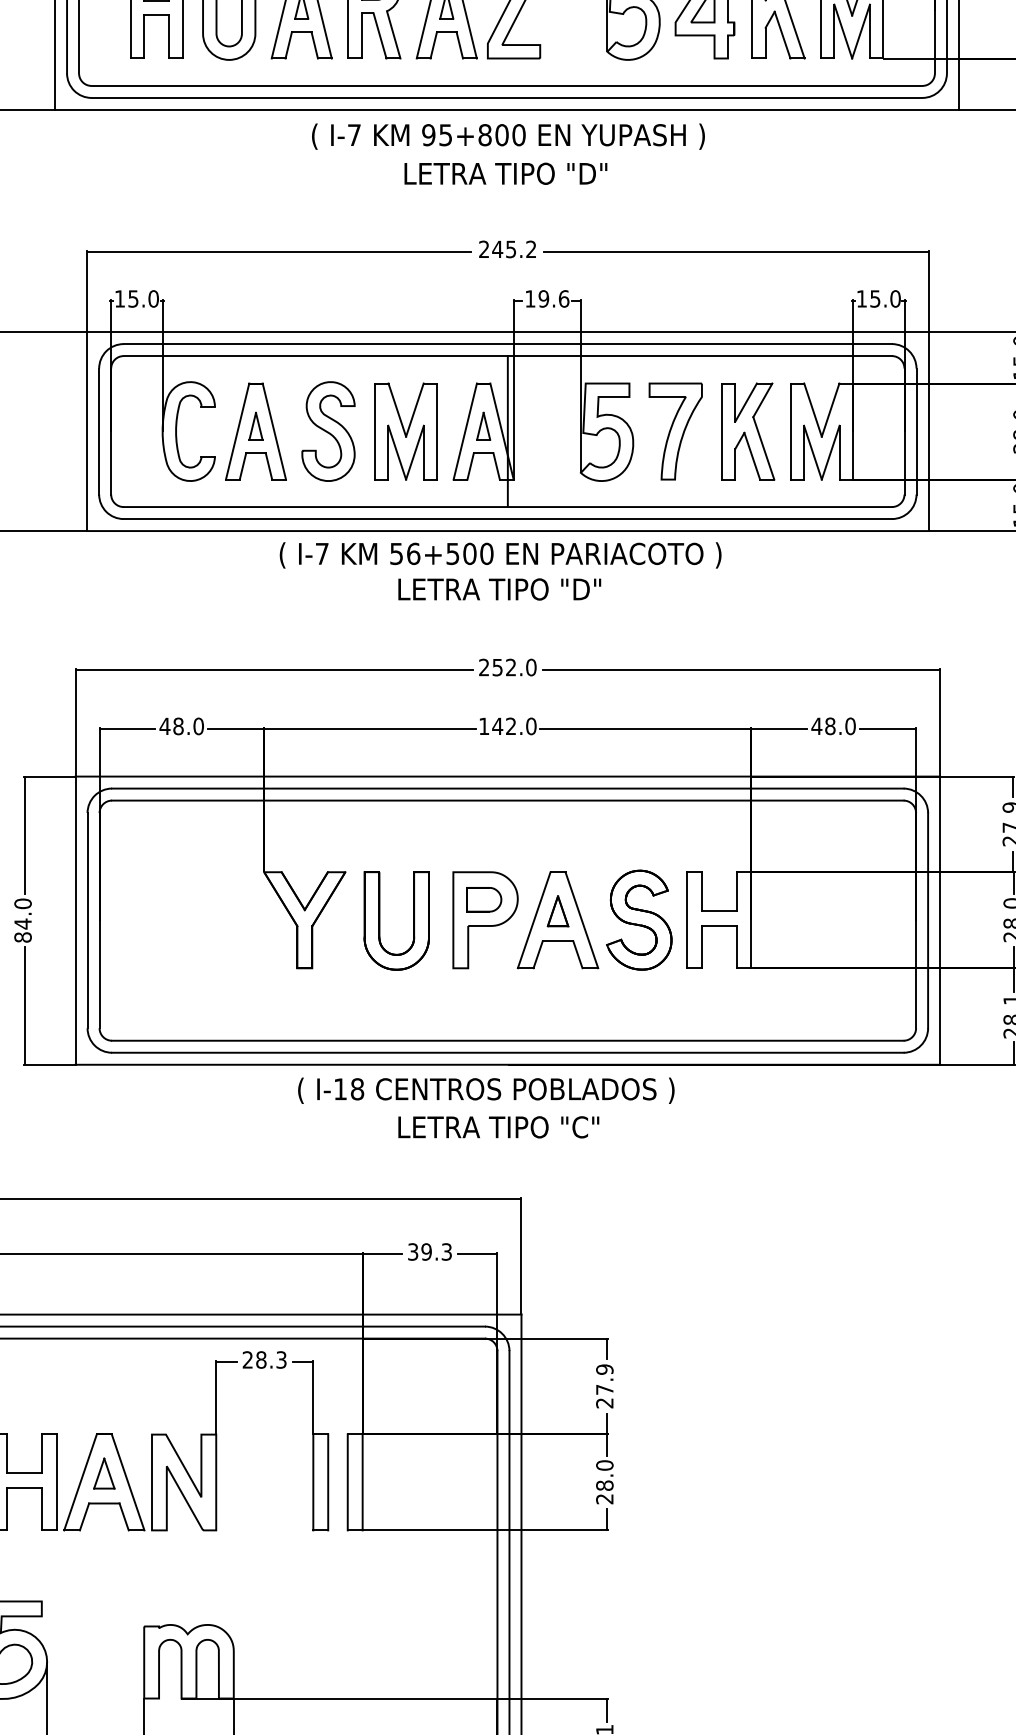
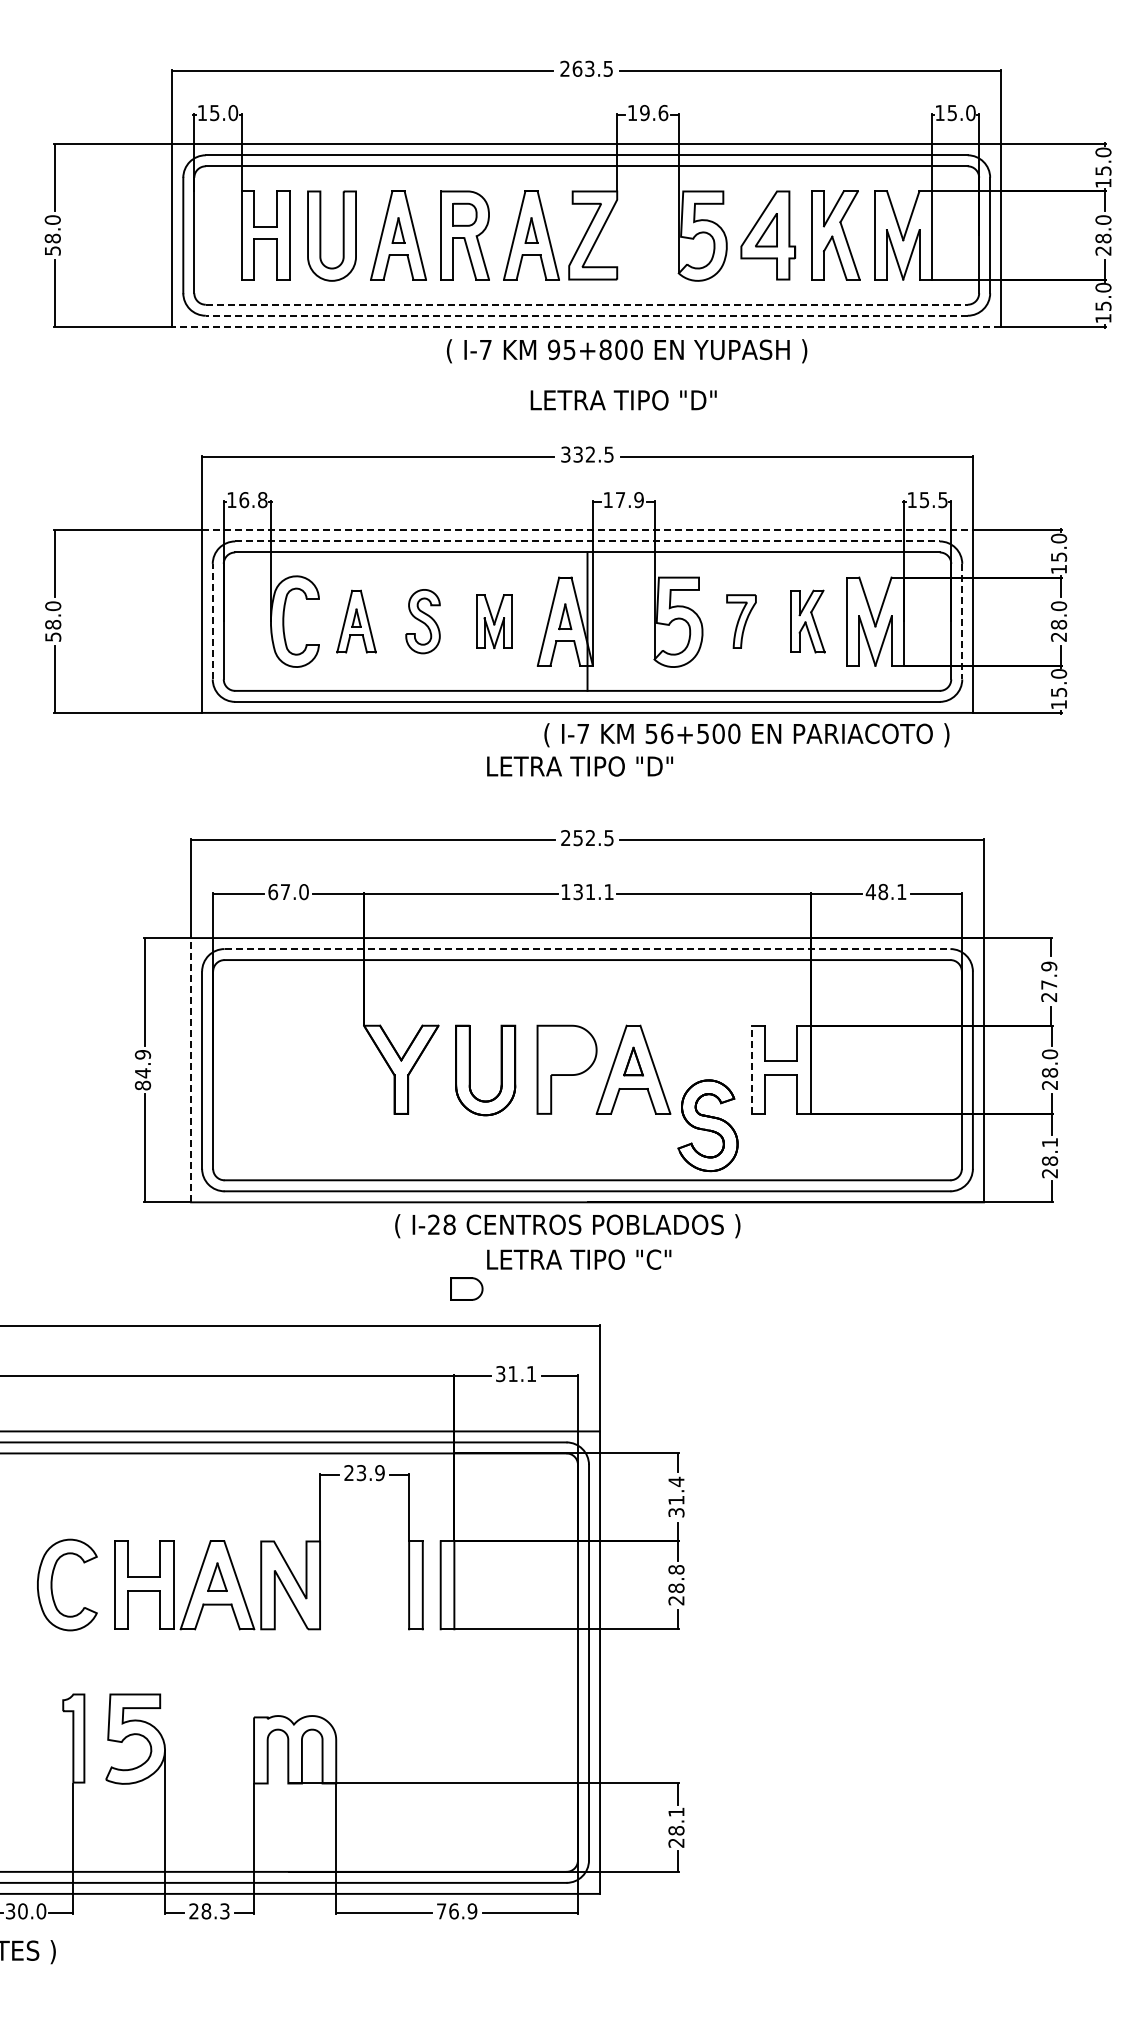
line: (506, 85) -> (586, 304), solid -> dashed
line: (506, 97) -> (586, 315), solid -> dashed
line: (506, 109) -> (586, 326), solid -> dashed
text: (508, 136) -> (627, 351), moved
text: (505, 174) -> (623, 400), moved
text: (507, 249) -> (587, 454), 245.2 -> 332.5
text: (143, 299) -> (253, 500), 15.0 -> 16.8
text: (553, 299) -> (629, 500), 19.6 -> 17.9
text: (894, 299) -> (942, 500), 15.0 -> 15.5
line: (507, 332) -> (587, 530), solid -> dashed
line: (508, 344) -> (588, 541), solid -> dashed
line: (98, 431) -> (212, 621), solid -> dashed
part: (255, 431) -> (356, 621), size x0.7
part: (327, 431) -> (422, 621), size x0.7
part: (406, 431) -> (494, 621), size x0.6
part: (675, 431) -> (741, 621), size x0.6
part: (747, 431) -> (807, 621), size x0.7
line: (916, 431) -> (962, 621), solid -> dashed
text: (500, 555) -> (746, 735), moved
text: (530, 668) -> (608, 838), 252.0 -> 252.5
text: (171, 726) -> (279, 892), 48.0 -> 67.0
text: (514, 726) -> (593, 892), 142.0 -> 131.1
text: (850, 726) -> (901, 892), 48.0 -> 48.1
line: (507, 789) -> (587, 949), solid -> dashed
part: (483, 899) -> (466, 1288), moved
text: (23, 903) -> (143, 1054), 84.0 -> 84.9
line: (75, 919) -> (191, 1069), solid -> dashed
part: (638, 919) -> (707, 1125), moved
line: (686, 919) -> (751, 1069), solid -> dashed
text: (339, 1088) -> (433, 1224), I-18 -> I-28
text: (436, 1252) -> (522, 1374), 39.3 -> 31.1
text: (271, 1360) -> (370, 1473), 28.3 -> 23.9
text: (604, 1385) -> (676, 1496), 27.9 -> 31.4
text: (604, 1465) -> (676, 1569), 28.0 -> 28.8

